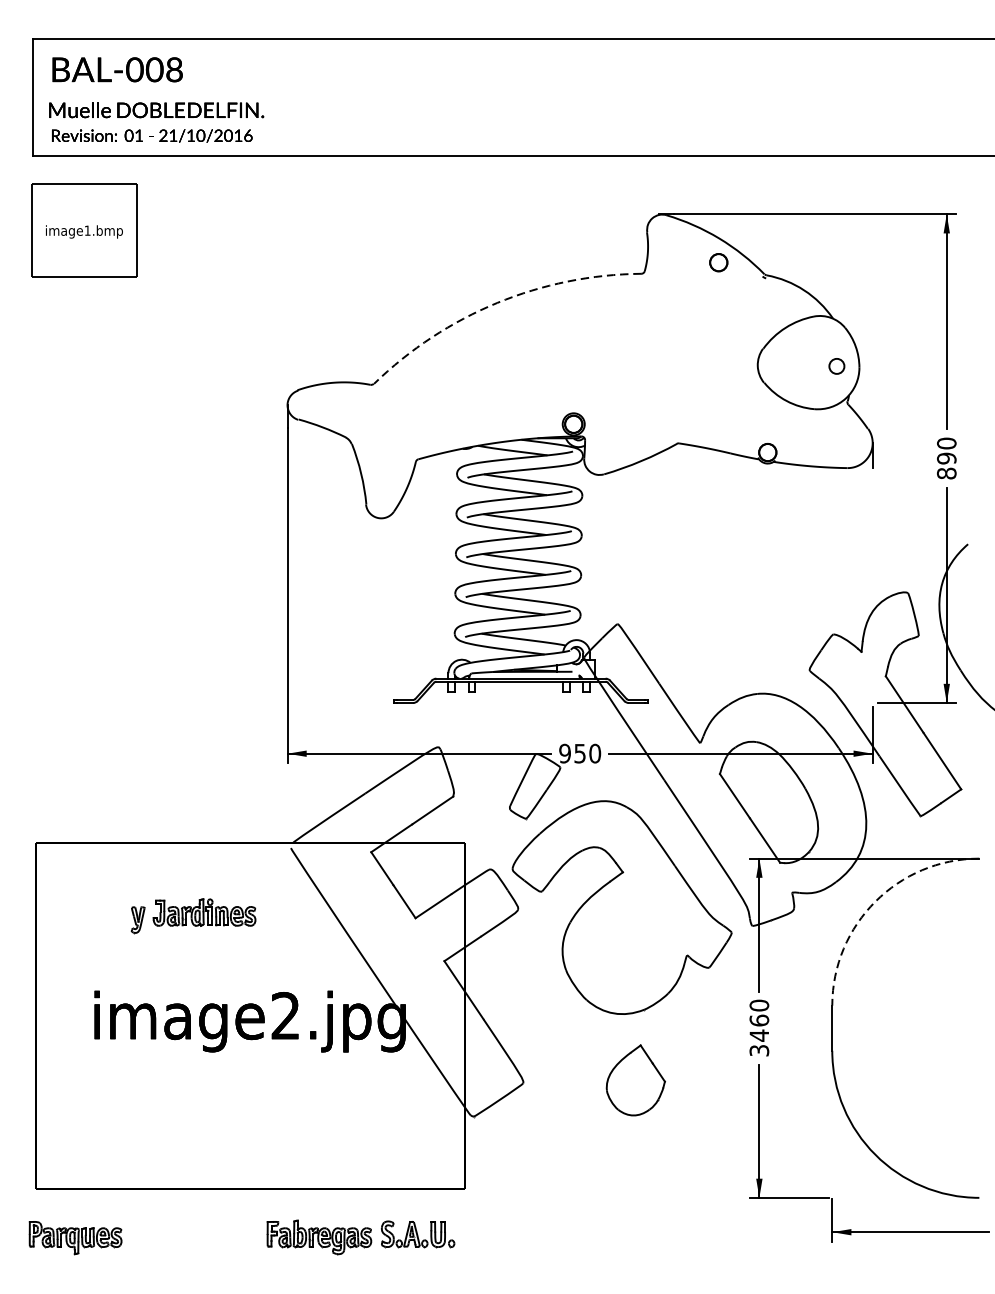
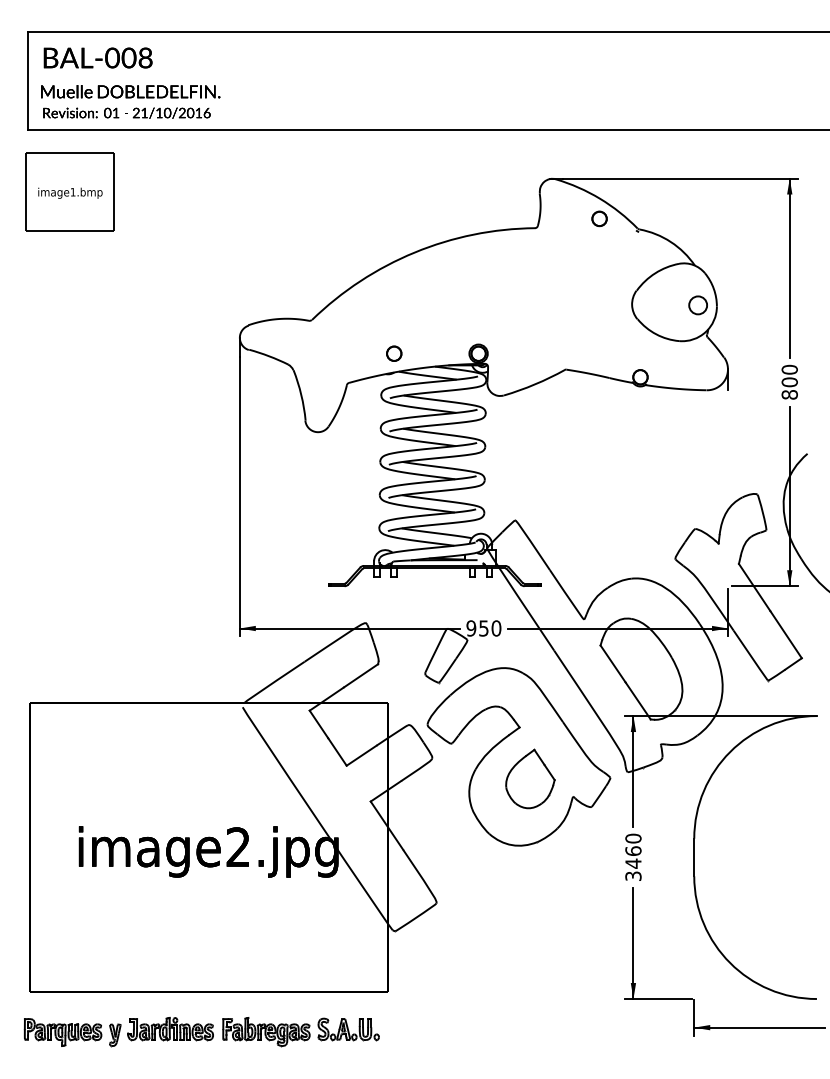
arc: (496, 302) -> (414, 252), dashed -> solid
circle: (836, 366) -> (697, 305), size x1.43
circle: (472, 424) -> (394, 353), added
text: (946, 458) -> (789, 382), 890 -> 800
arc: (875, 901) -> (730, 751), dashed -> solid
part: (193, 916) -> (161, 1032), moved
part: (635, 1079) -> (530, 778), moved

